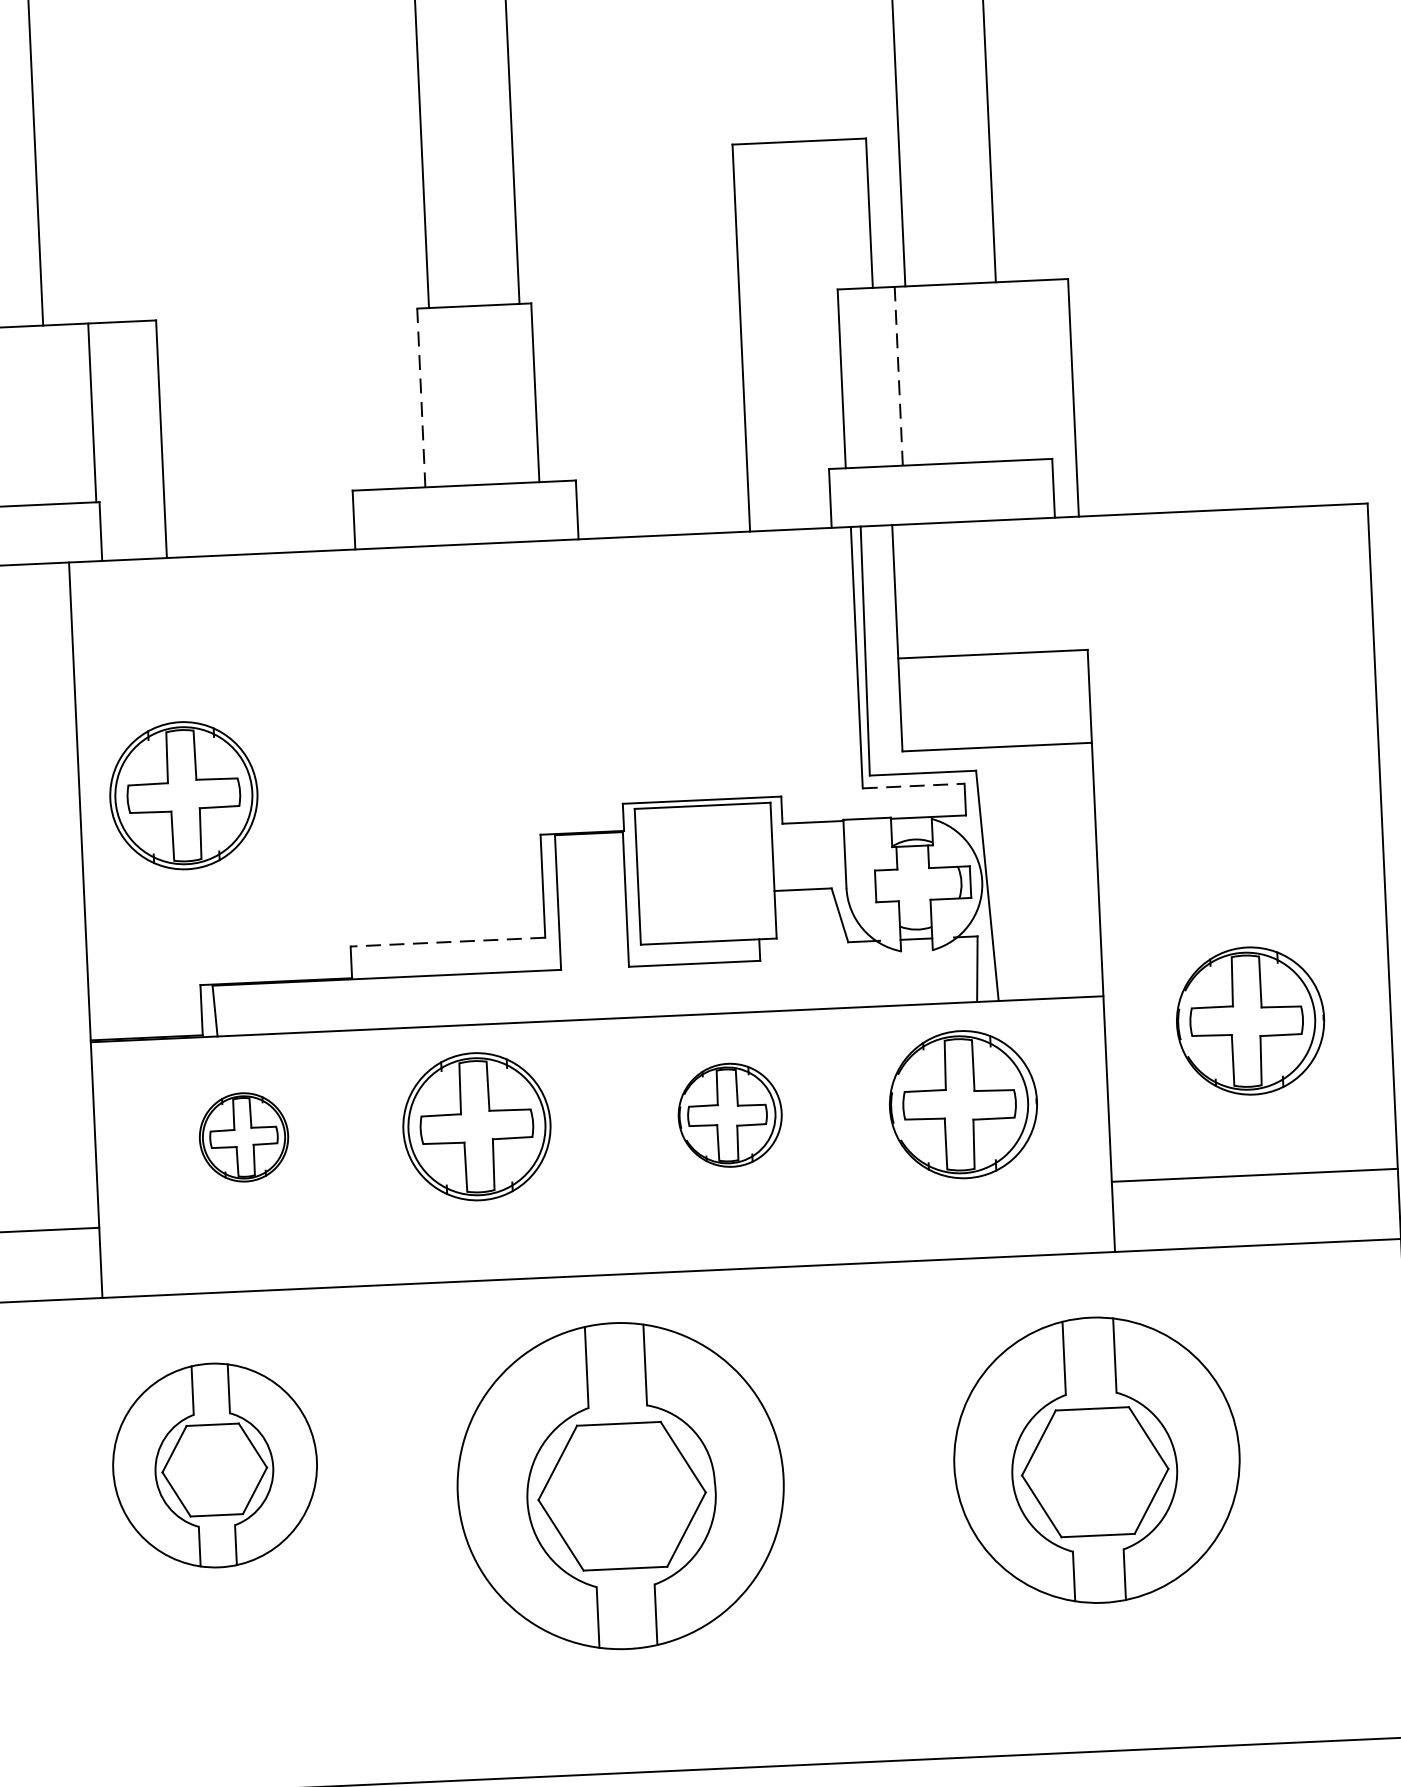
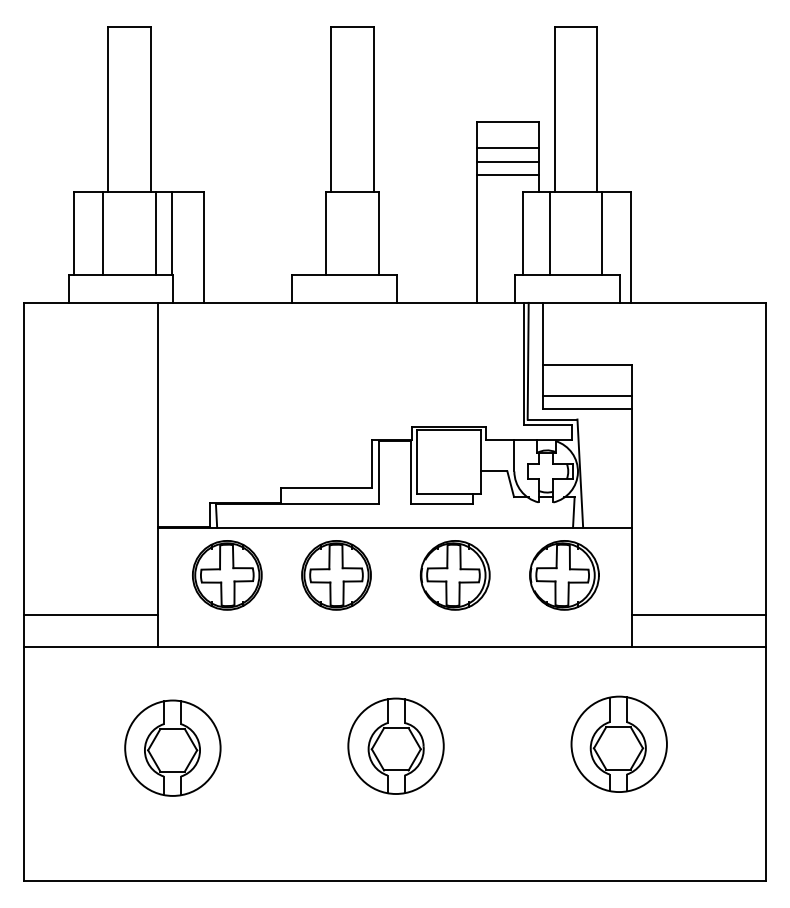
line: (800, 199) -> (507, 148), added
line: (801, 228) -> (507, 162), added
line: (803, 256) -> (507, 175), added
line: (1011, 371) -> (602, 233), added
line: (898, 376) -> (549, 233), dashed -> solid
line: (420, 398) -> (325, 233), dashed -> solid
line: (57, 414) -> (155, 233), added
line: (995, 718) -> (587, 395), added
line: (912, 786) -> (547, 425), dashed -> solid
part: (183, 795) -> (206, 414), removed
line: (447, 942) -> (326, 488), dashed -> solid
part: (1250, 1021) -> (700, 542), removed
part: (728, 1115) -> (454, 575), size x1.43
part: (244, 1137) -> (227, 575), size x1.67
part: (1095, 1458) -> (618, 743), size x0.71
part: (214, 1463) -> (172, 747), moved
part: (619, 1484) -> (395, 745), size x0.62

